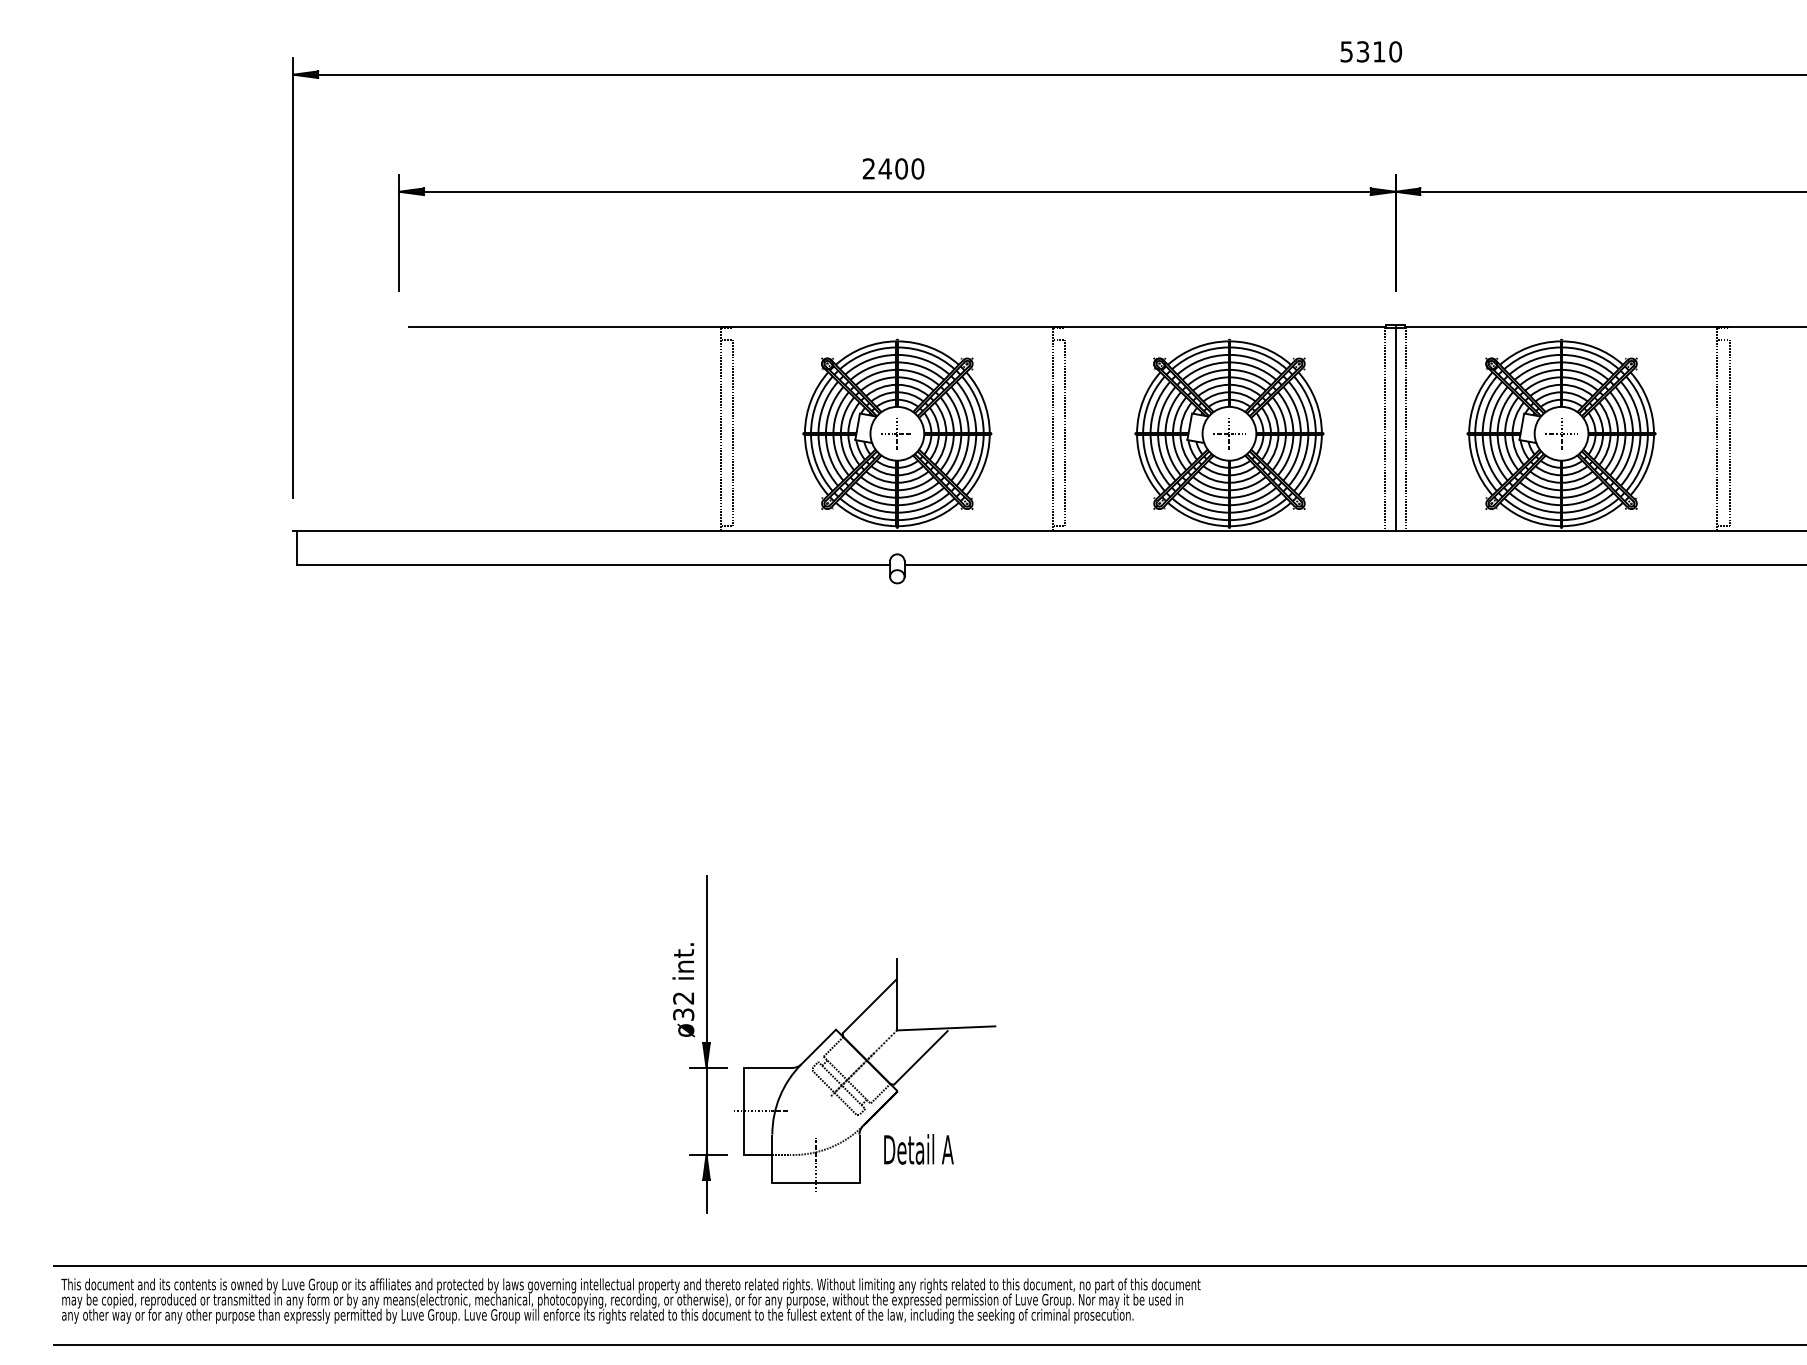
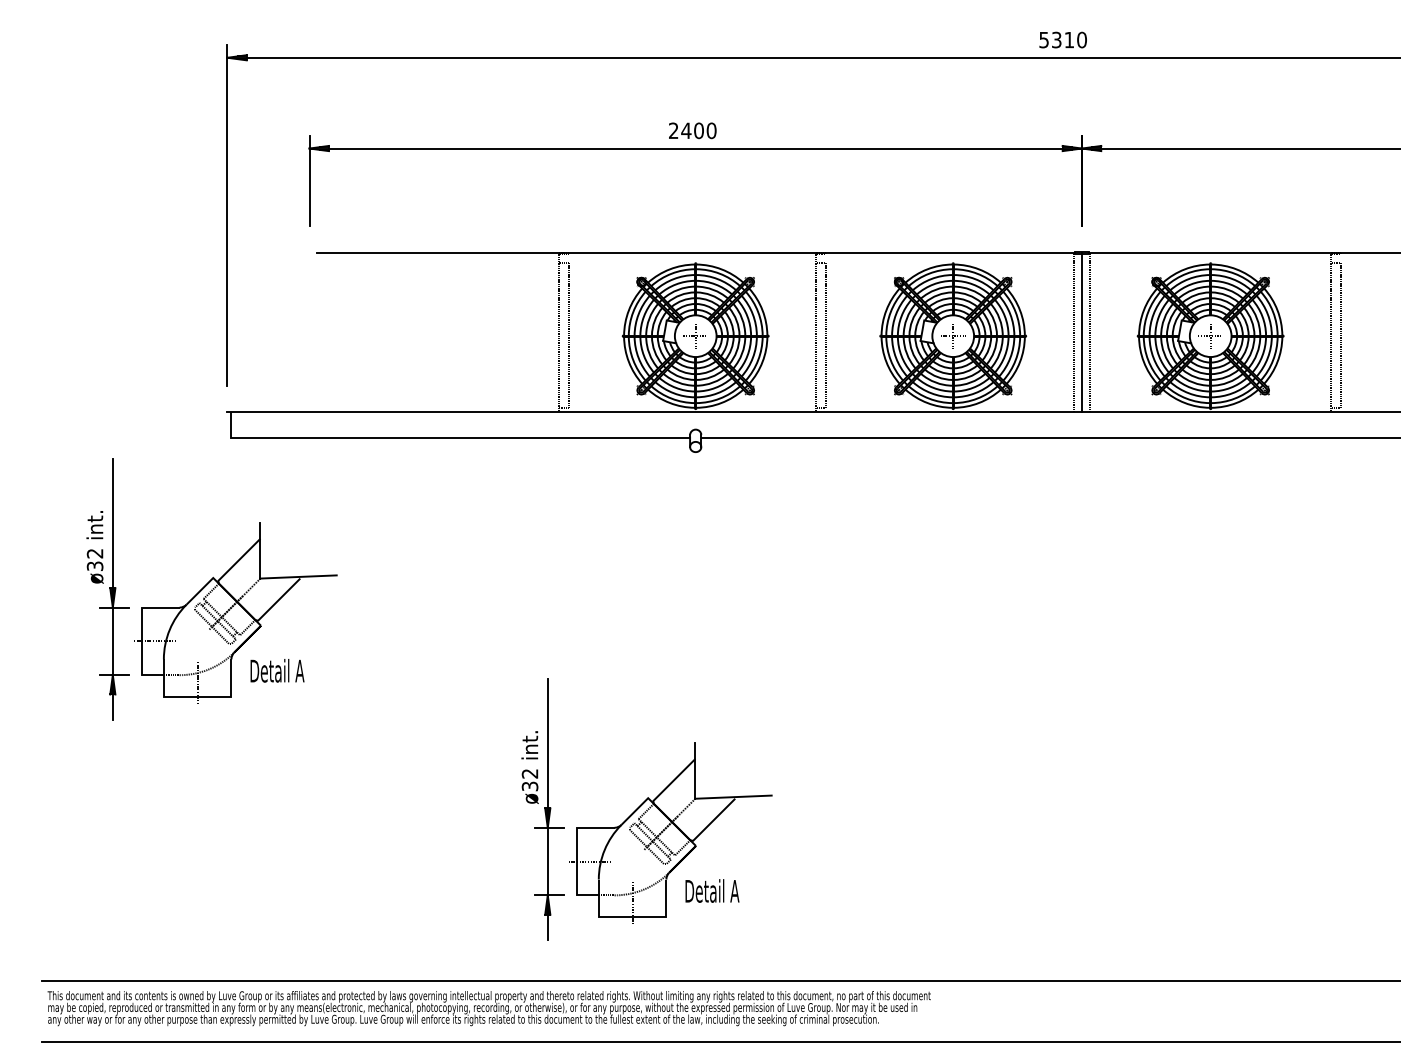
part: (273, 760) -> (212, 589), added

